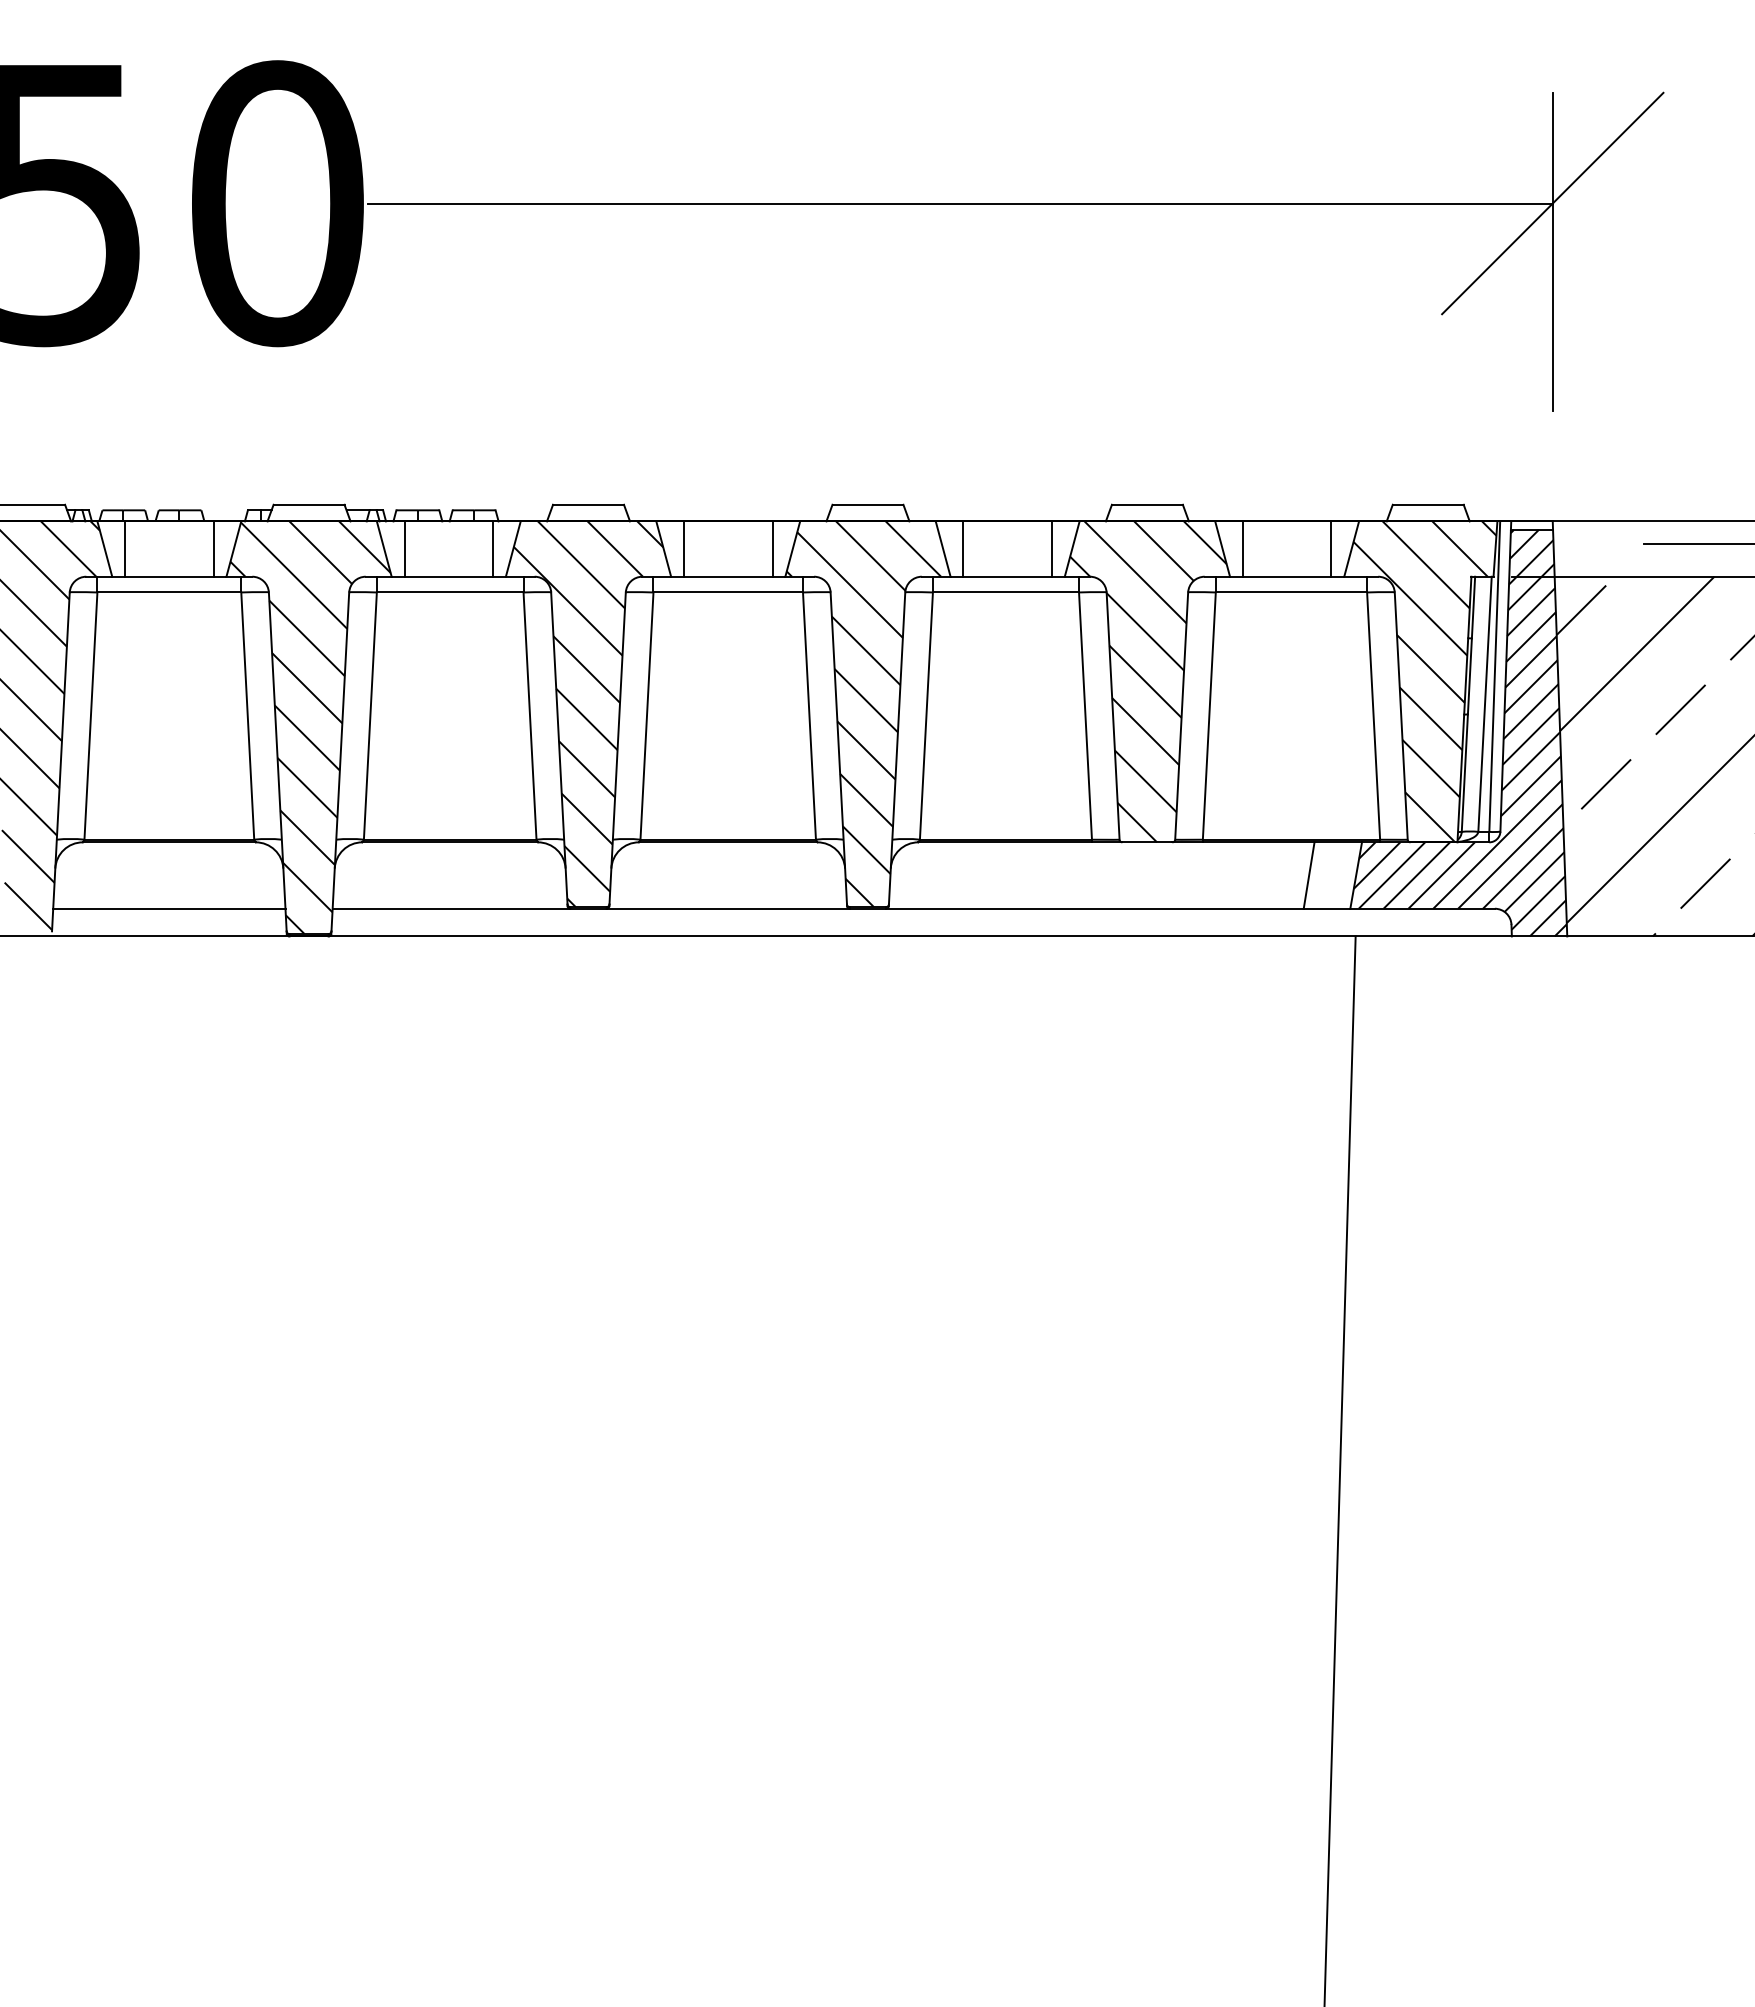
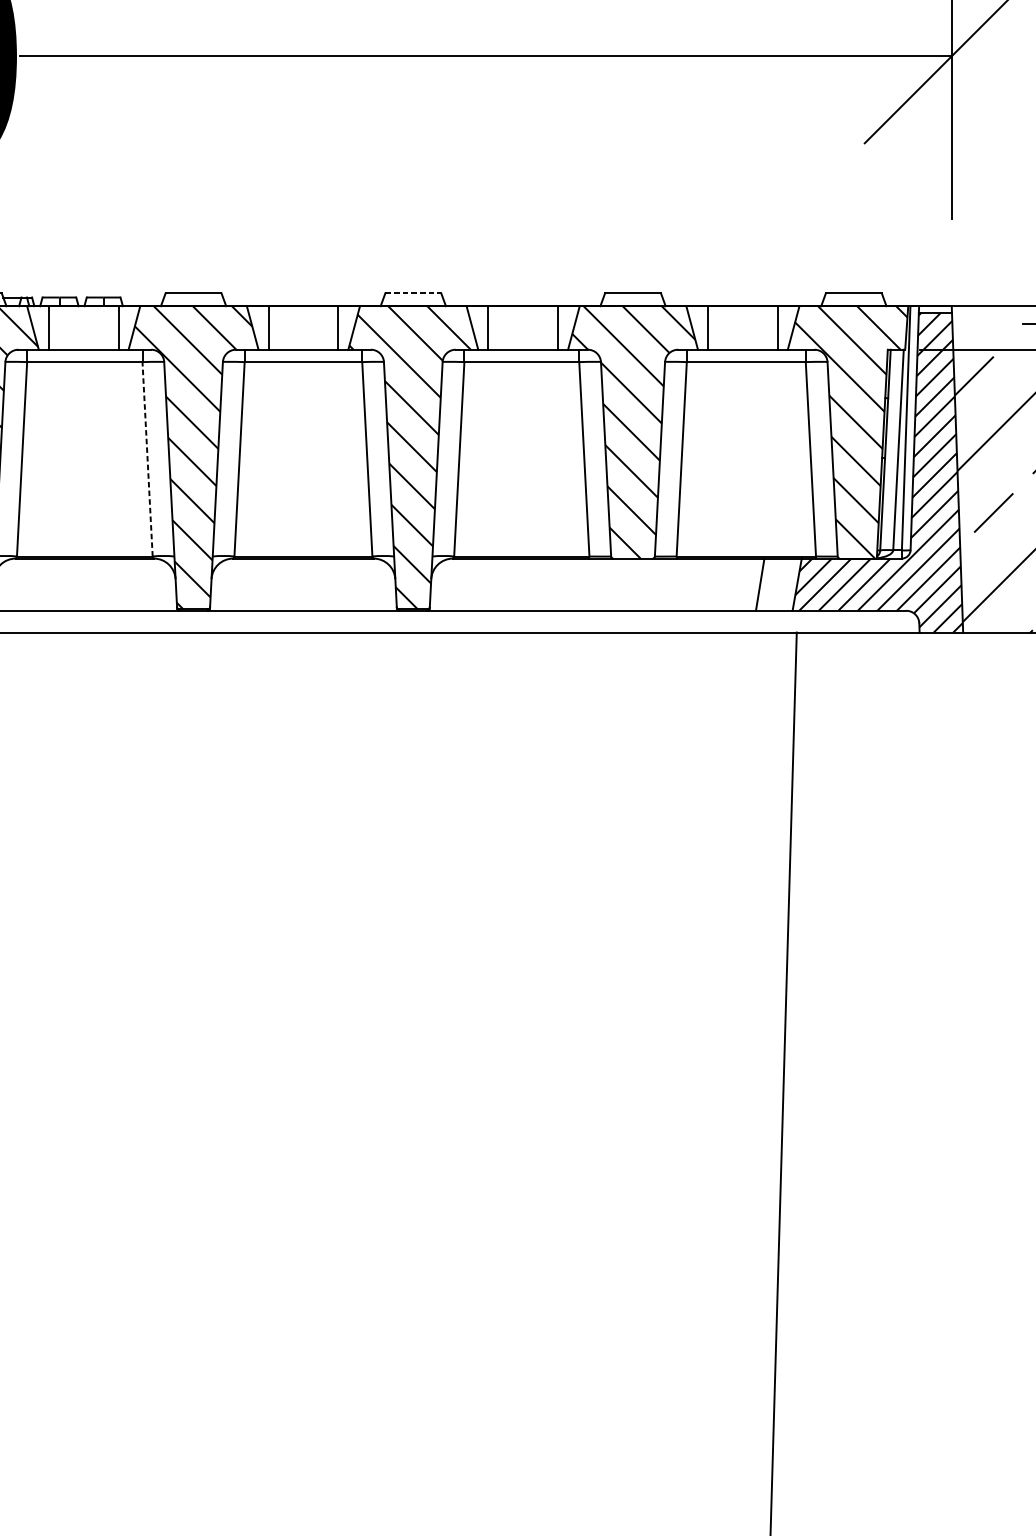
line: (868, 504) -> (413, 292), solid -> dashed
line: (530, 716) -> (147, 459), solid -> dashed

